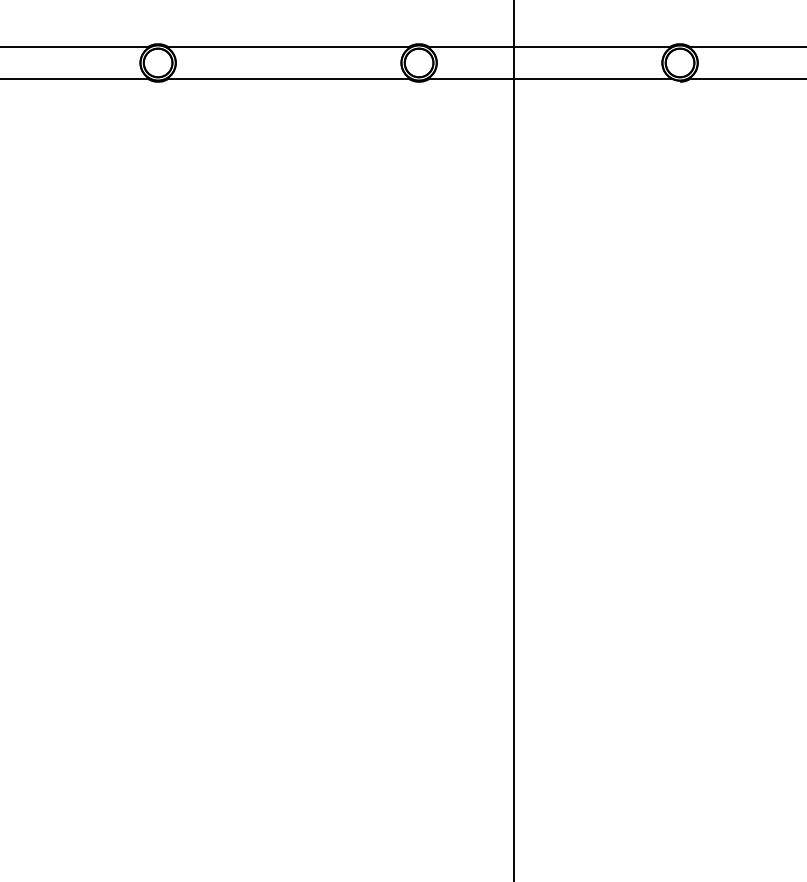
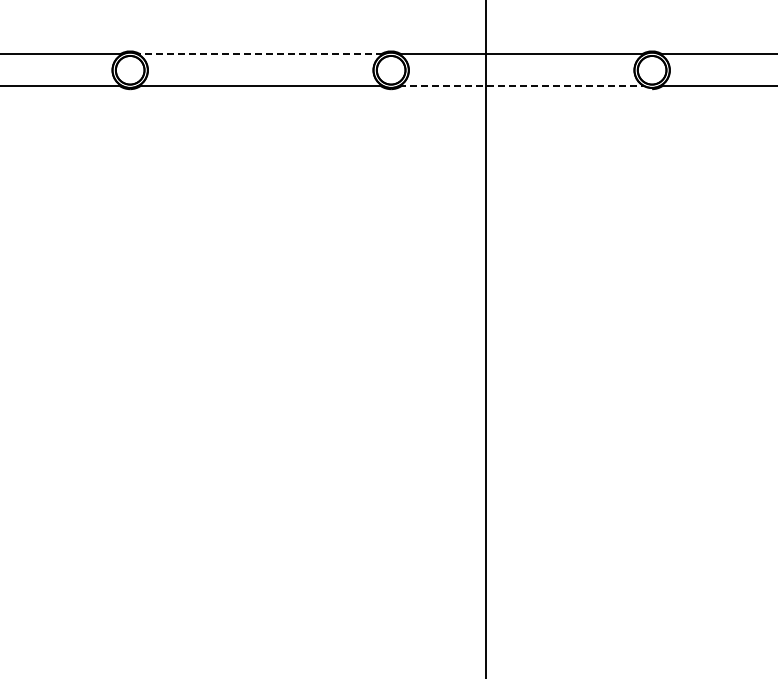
line: (288, 47) -> (260, 54), solid -> dashed
line: (549, 78) -> (521, 85), solid -> dashed

